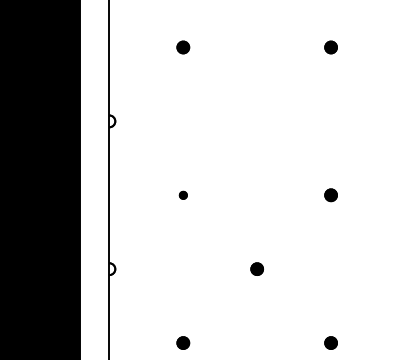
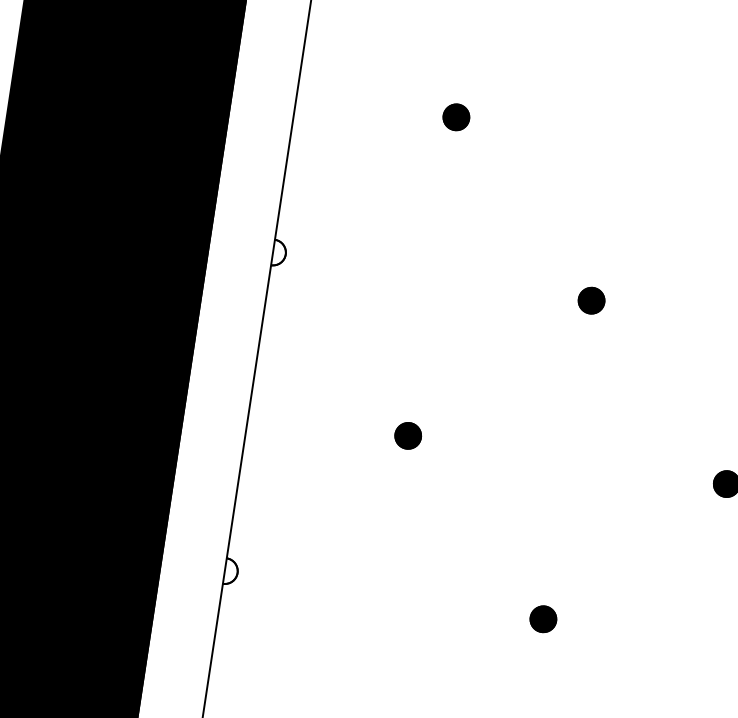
part: (257, 121) -> (592, 301), added
part: (183, 195) -> (408, 436), size x1.67

